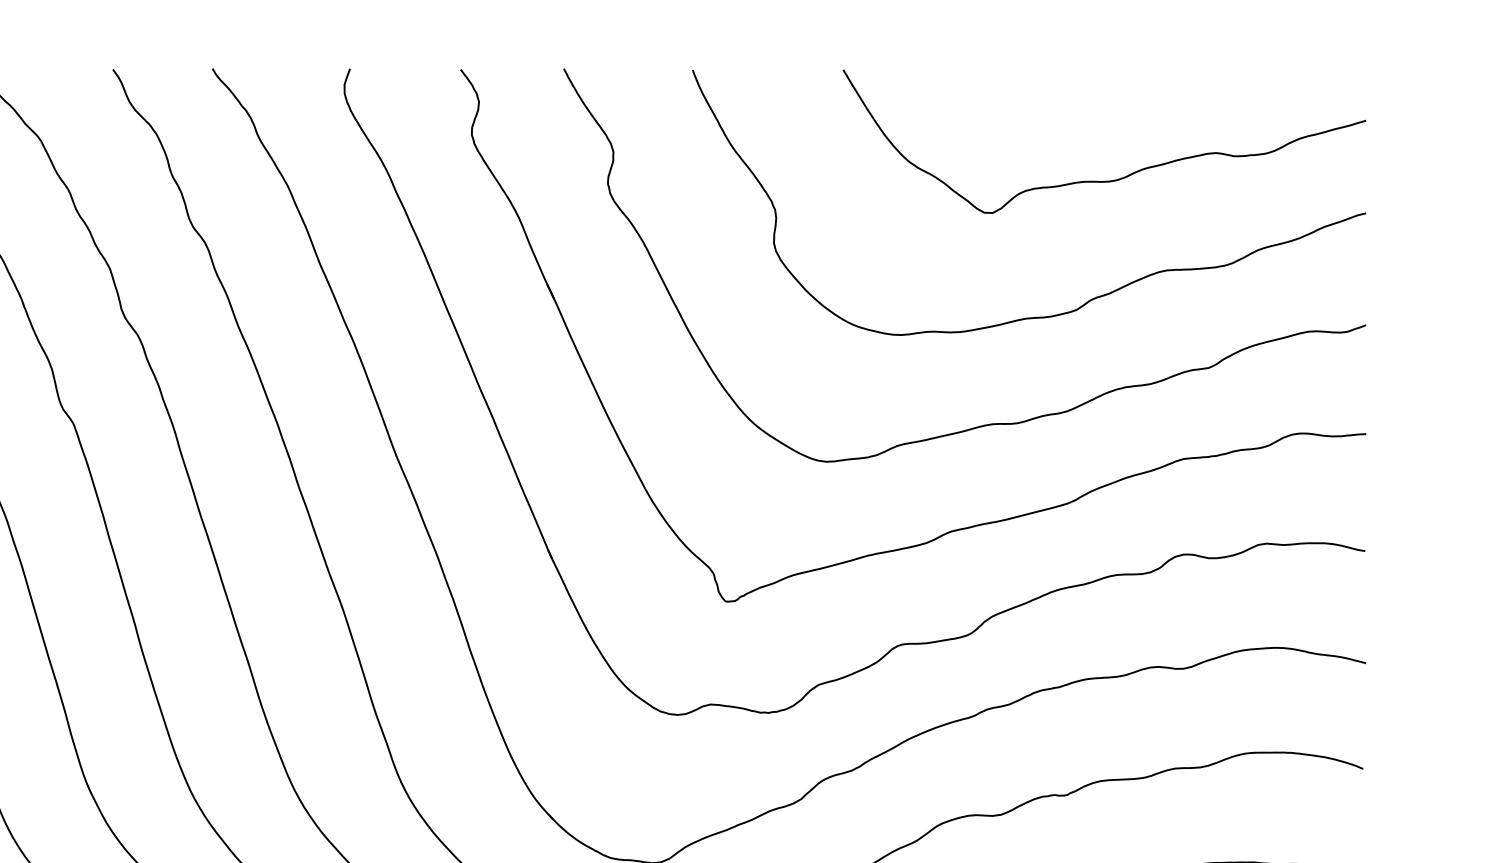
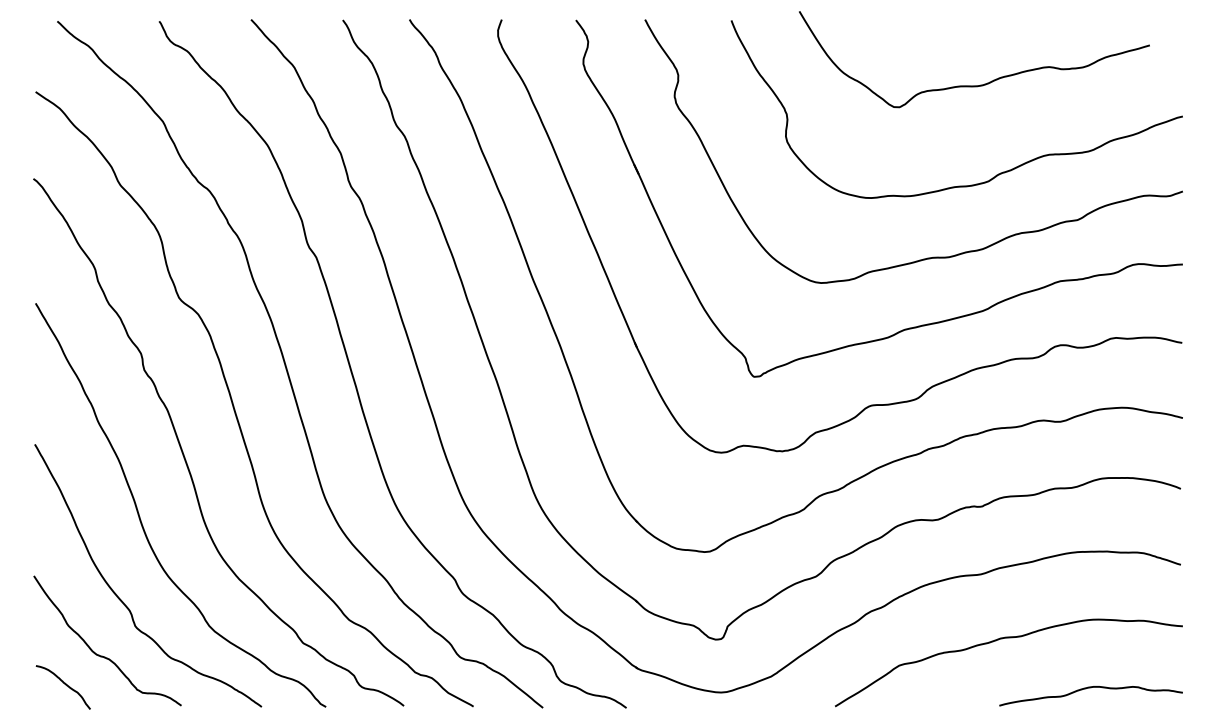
curve: (1113, 179) -> (980, 84), moved

